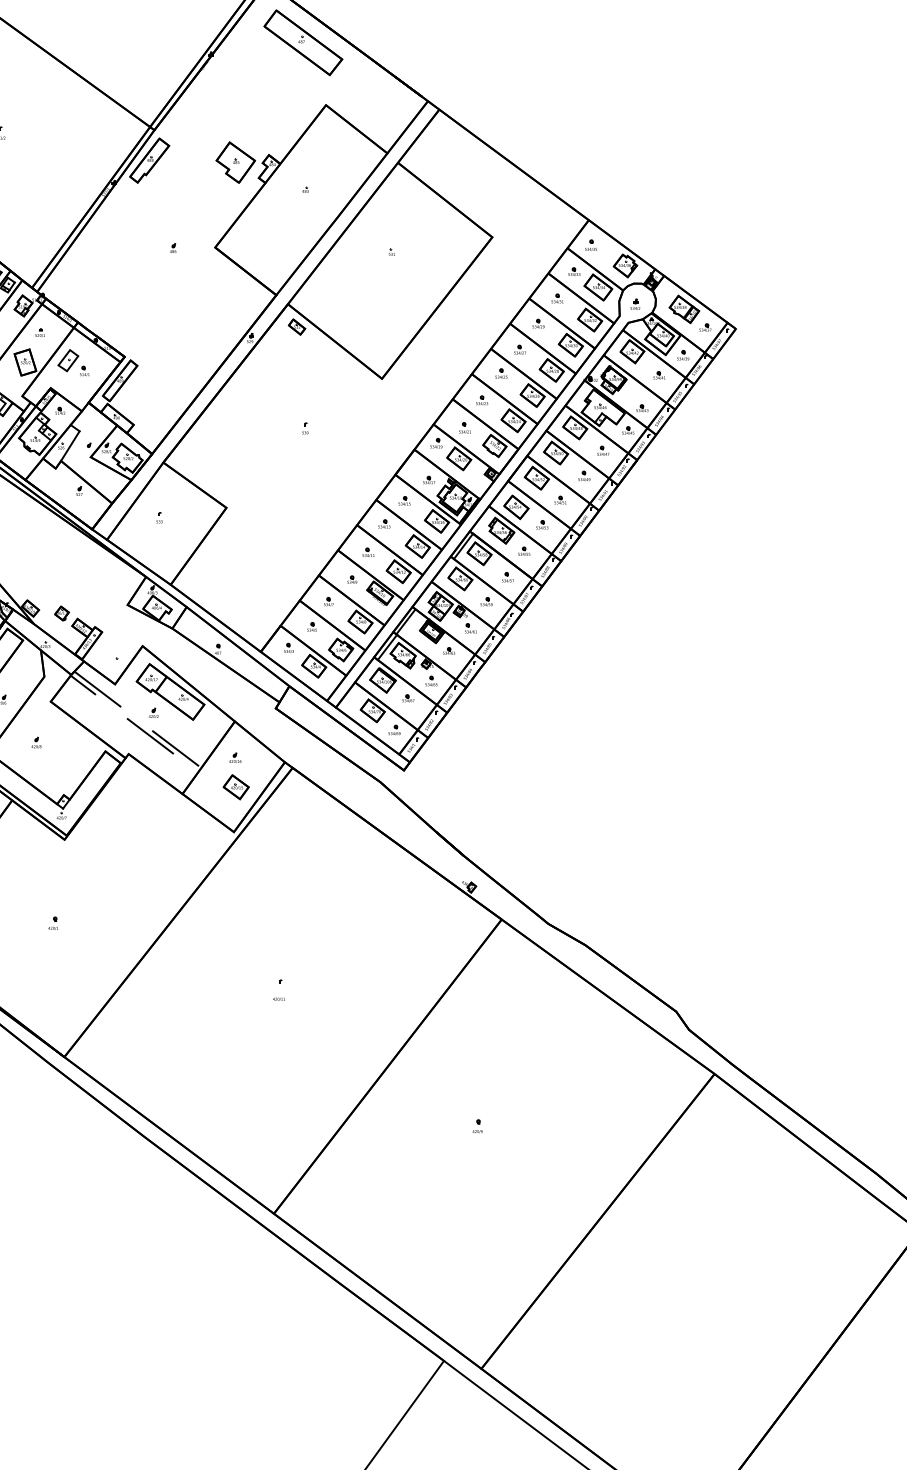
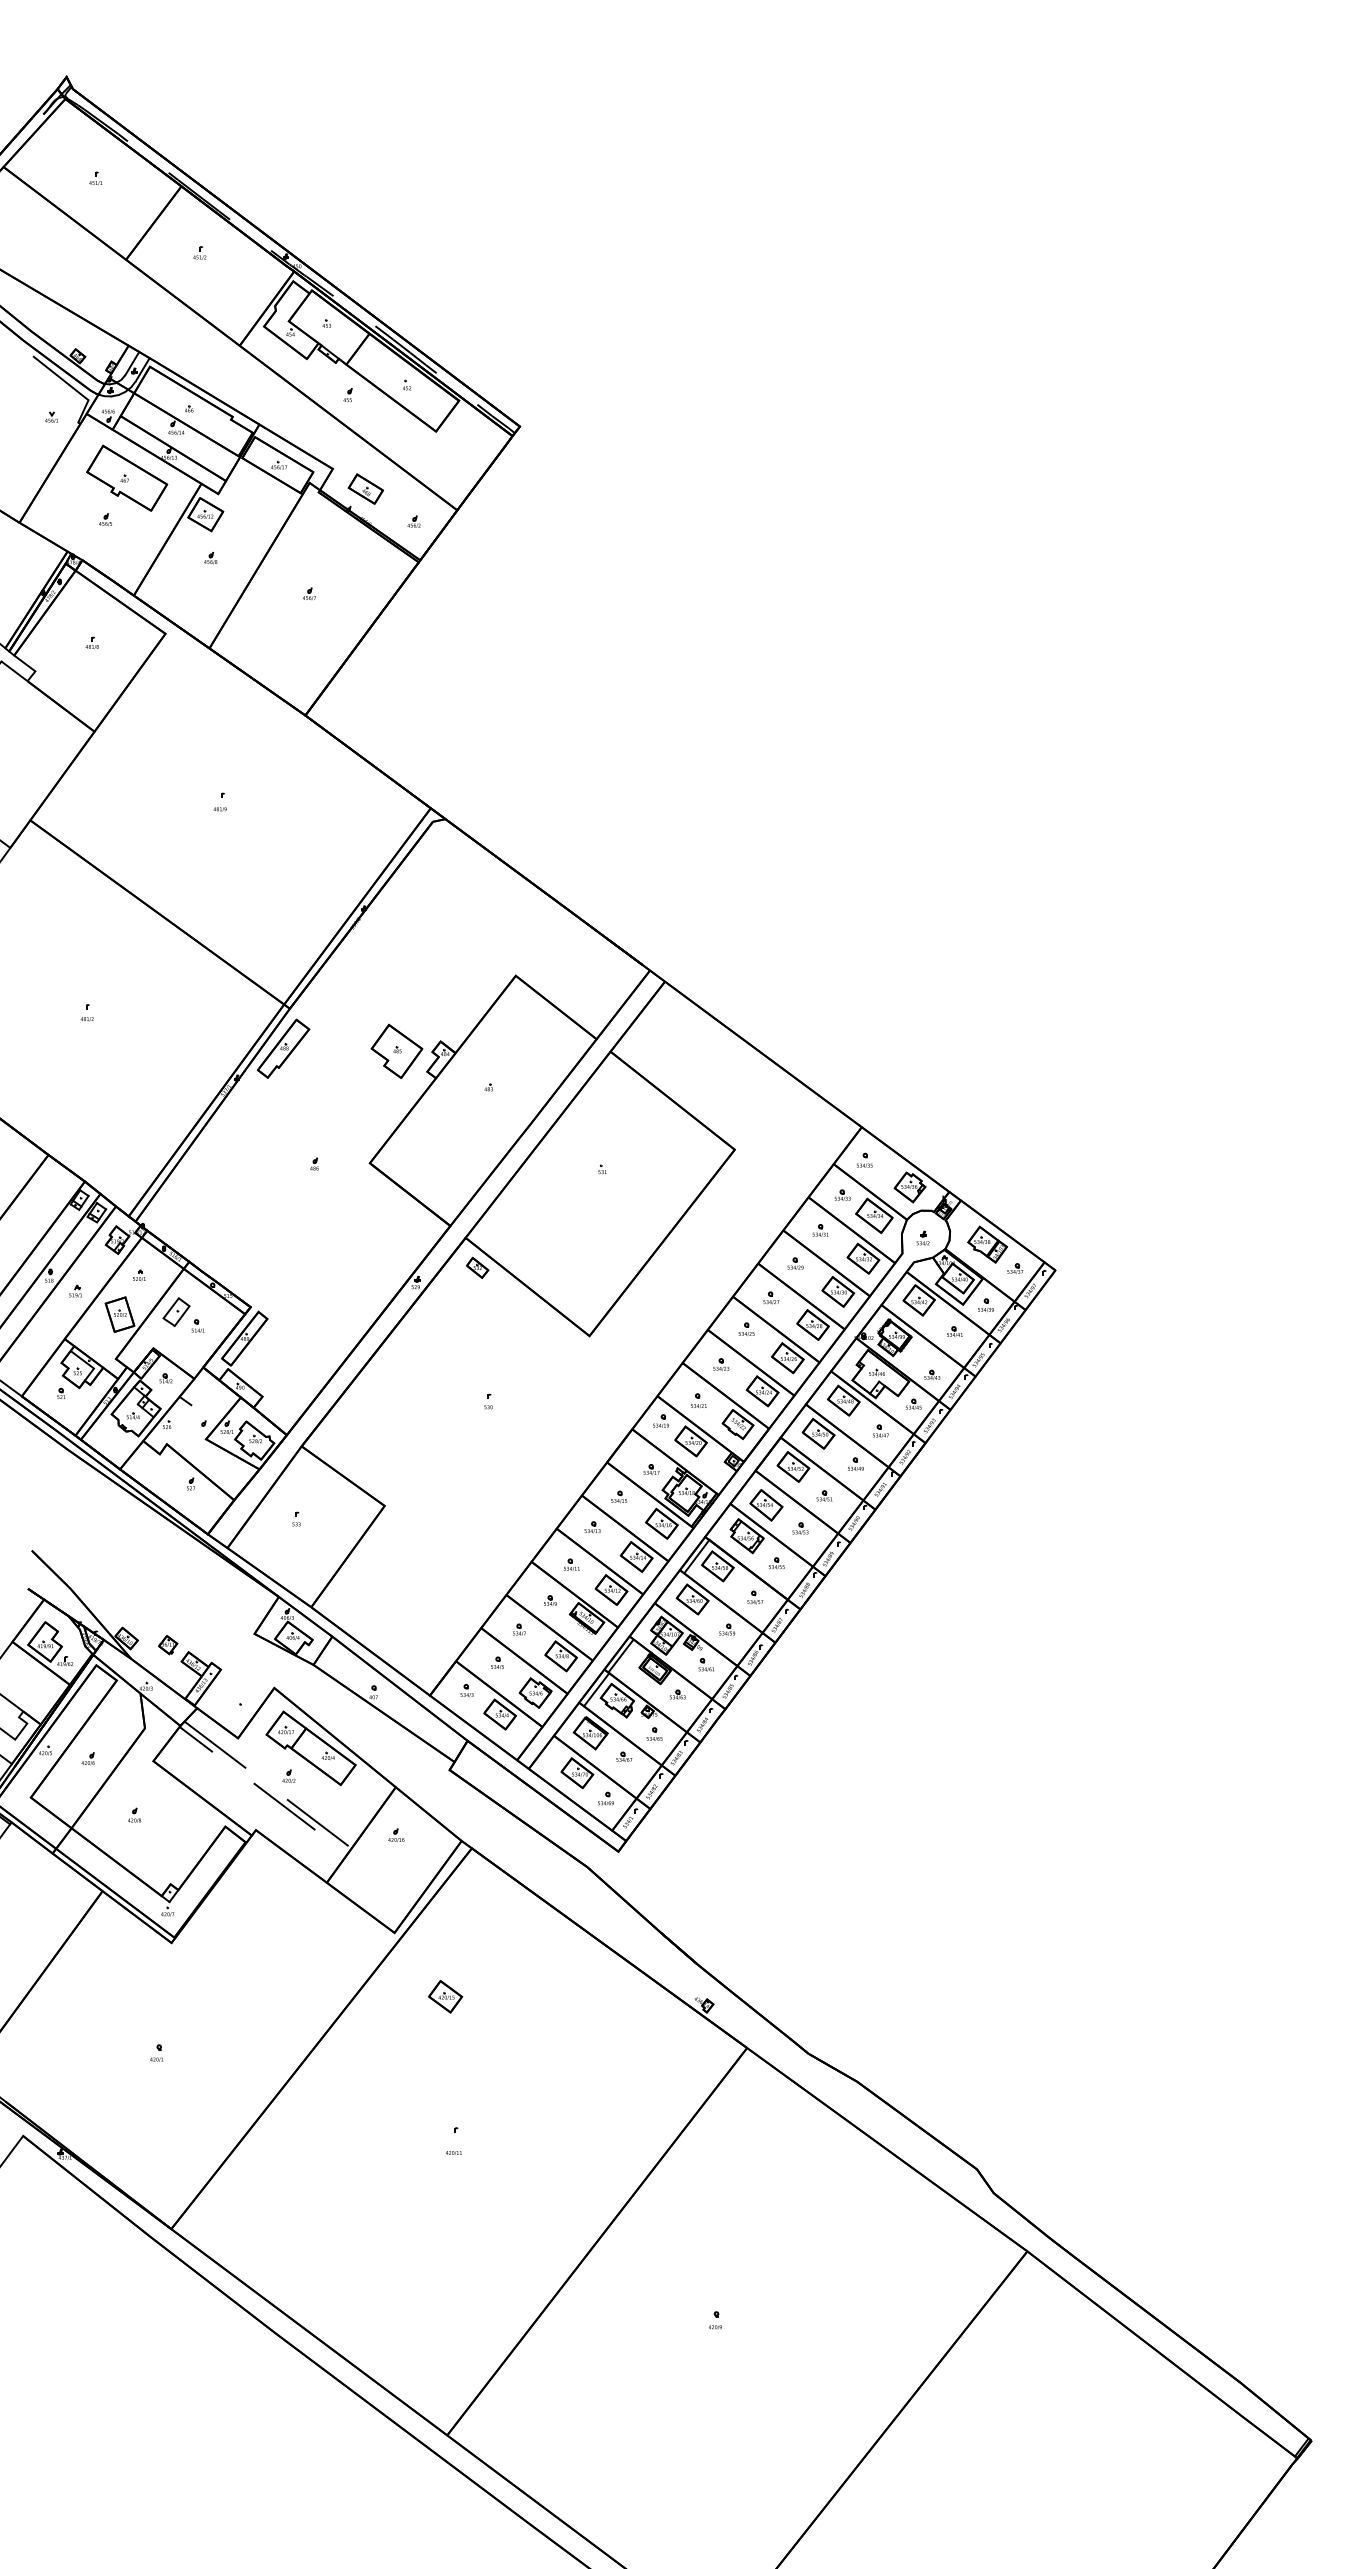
part: (303, 42) -> (485, 893), removed
line: (69, 445) -> (178, 1424), removed
part: (236, 787) -> (445, 1996), moved

